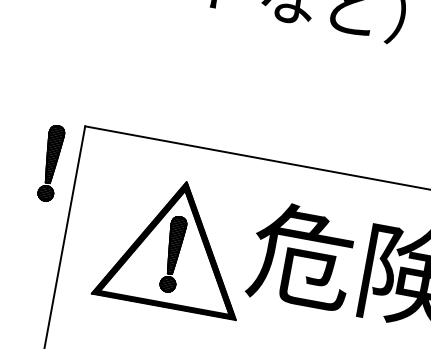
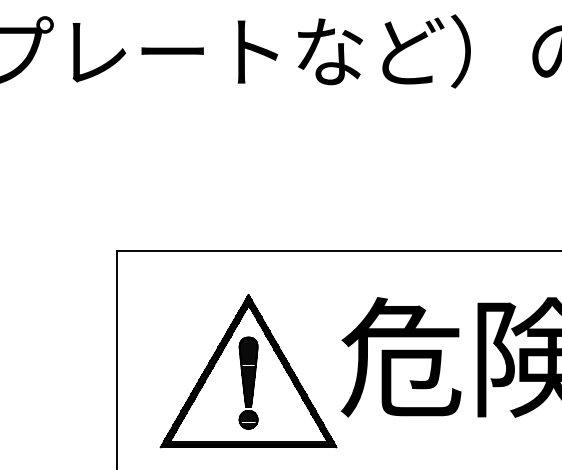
part: (51, 162) -> (84, 301), removed

